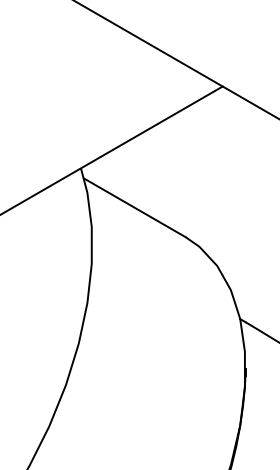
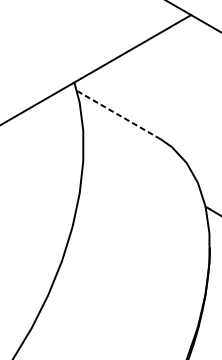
line: (134, 207) -> (118, 114), solid -> dashed

